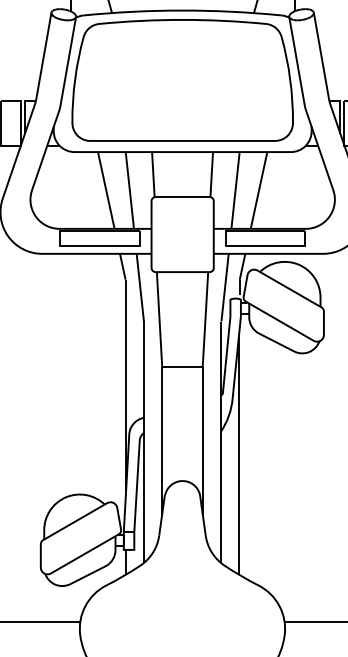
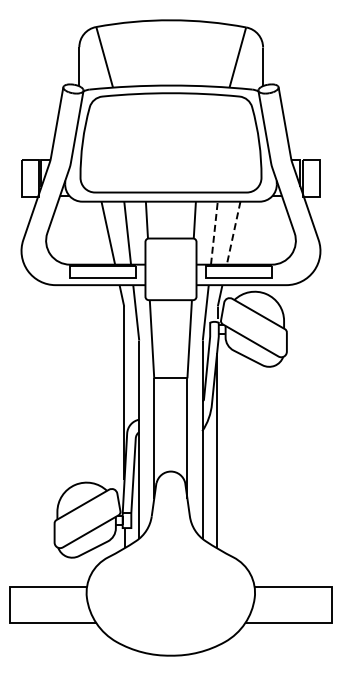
line: (235, 190) -> (214, 233), solid -> dashed
line: (258, 190) -> (233, 233), solid -> dashed

